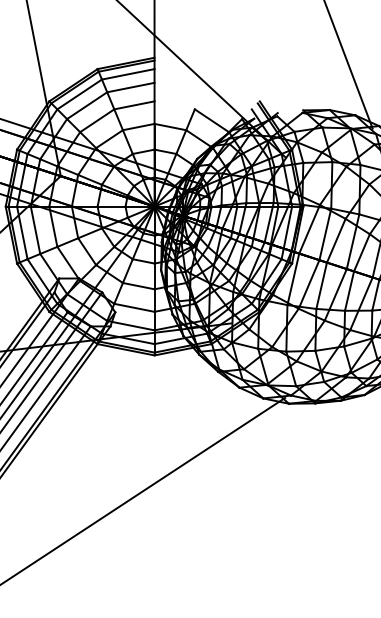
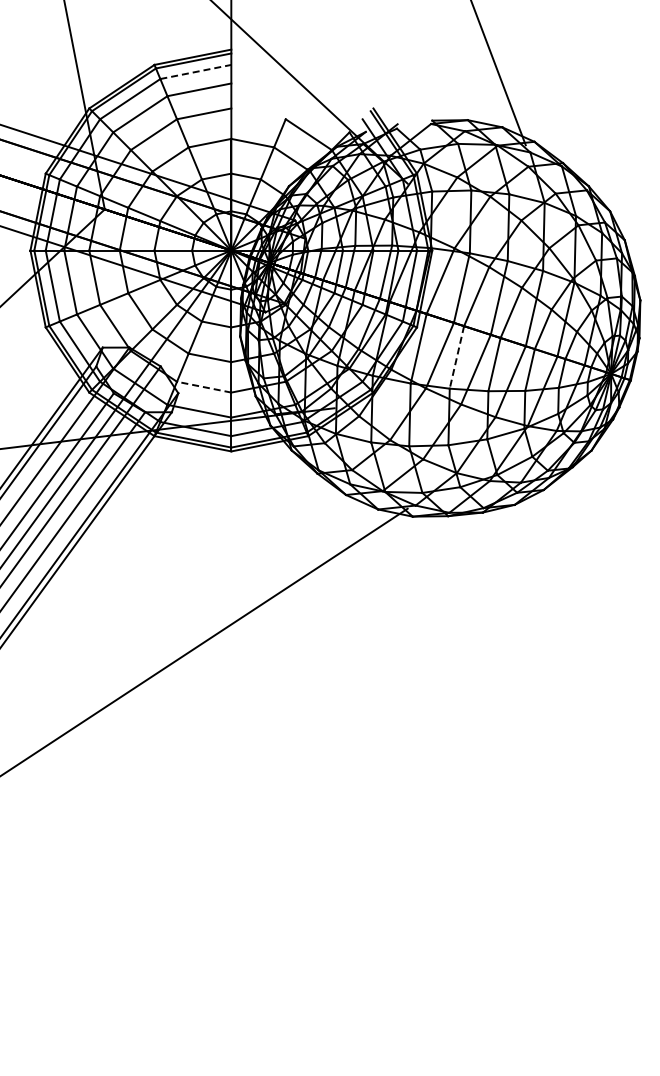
line: (128, 73) -> (196, 71), solid -> dashed
line: (321, 285) -> (456, 357), solid -> dashed
line: (134, 308) -> (204, 387), solid -> dashed

